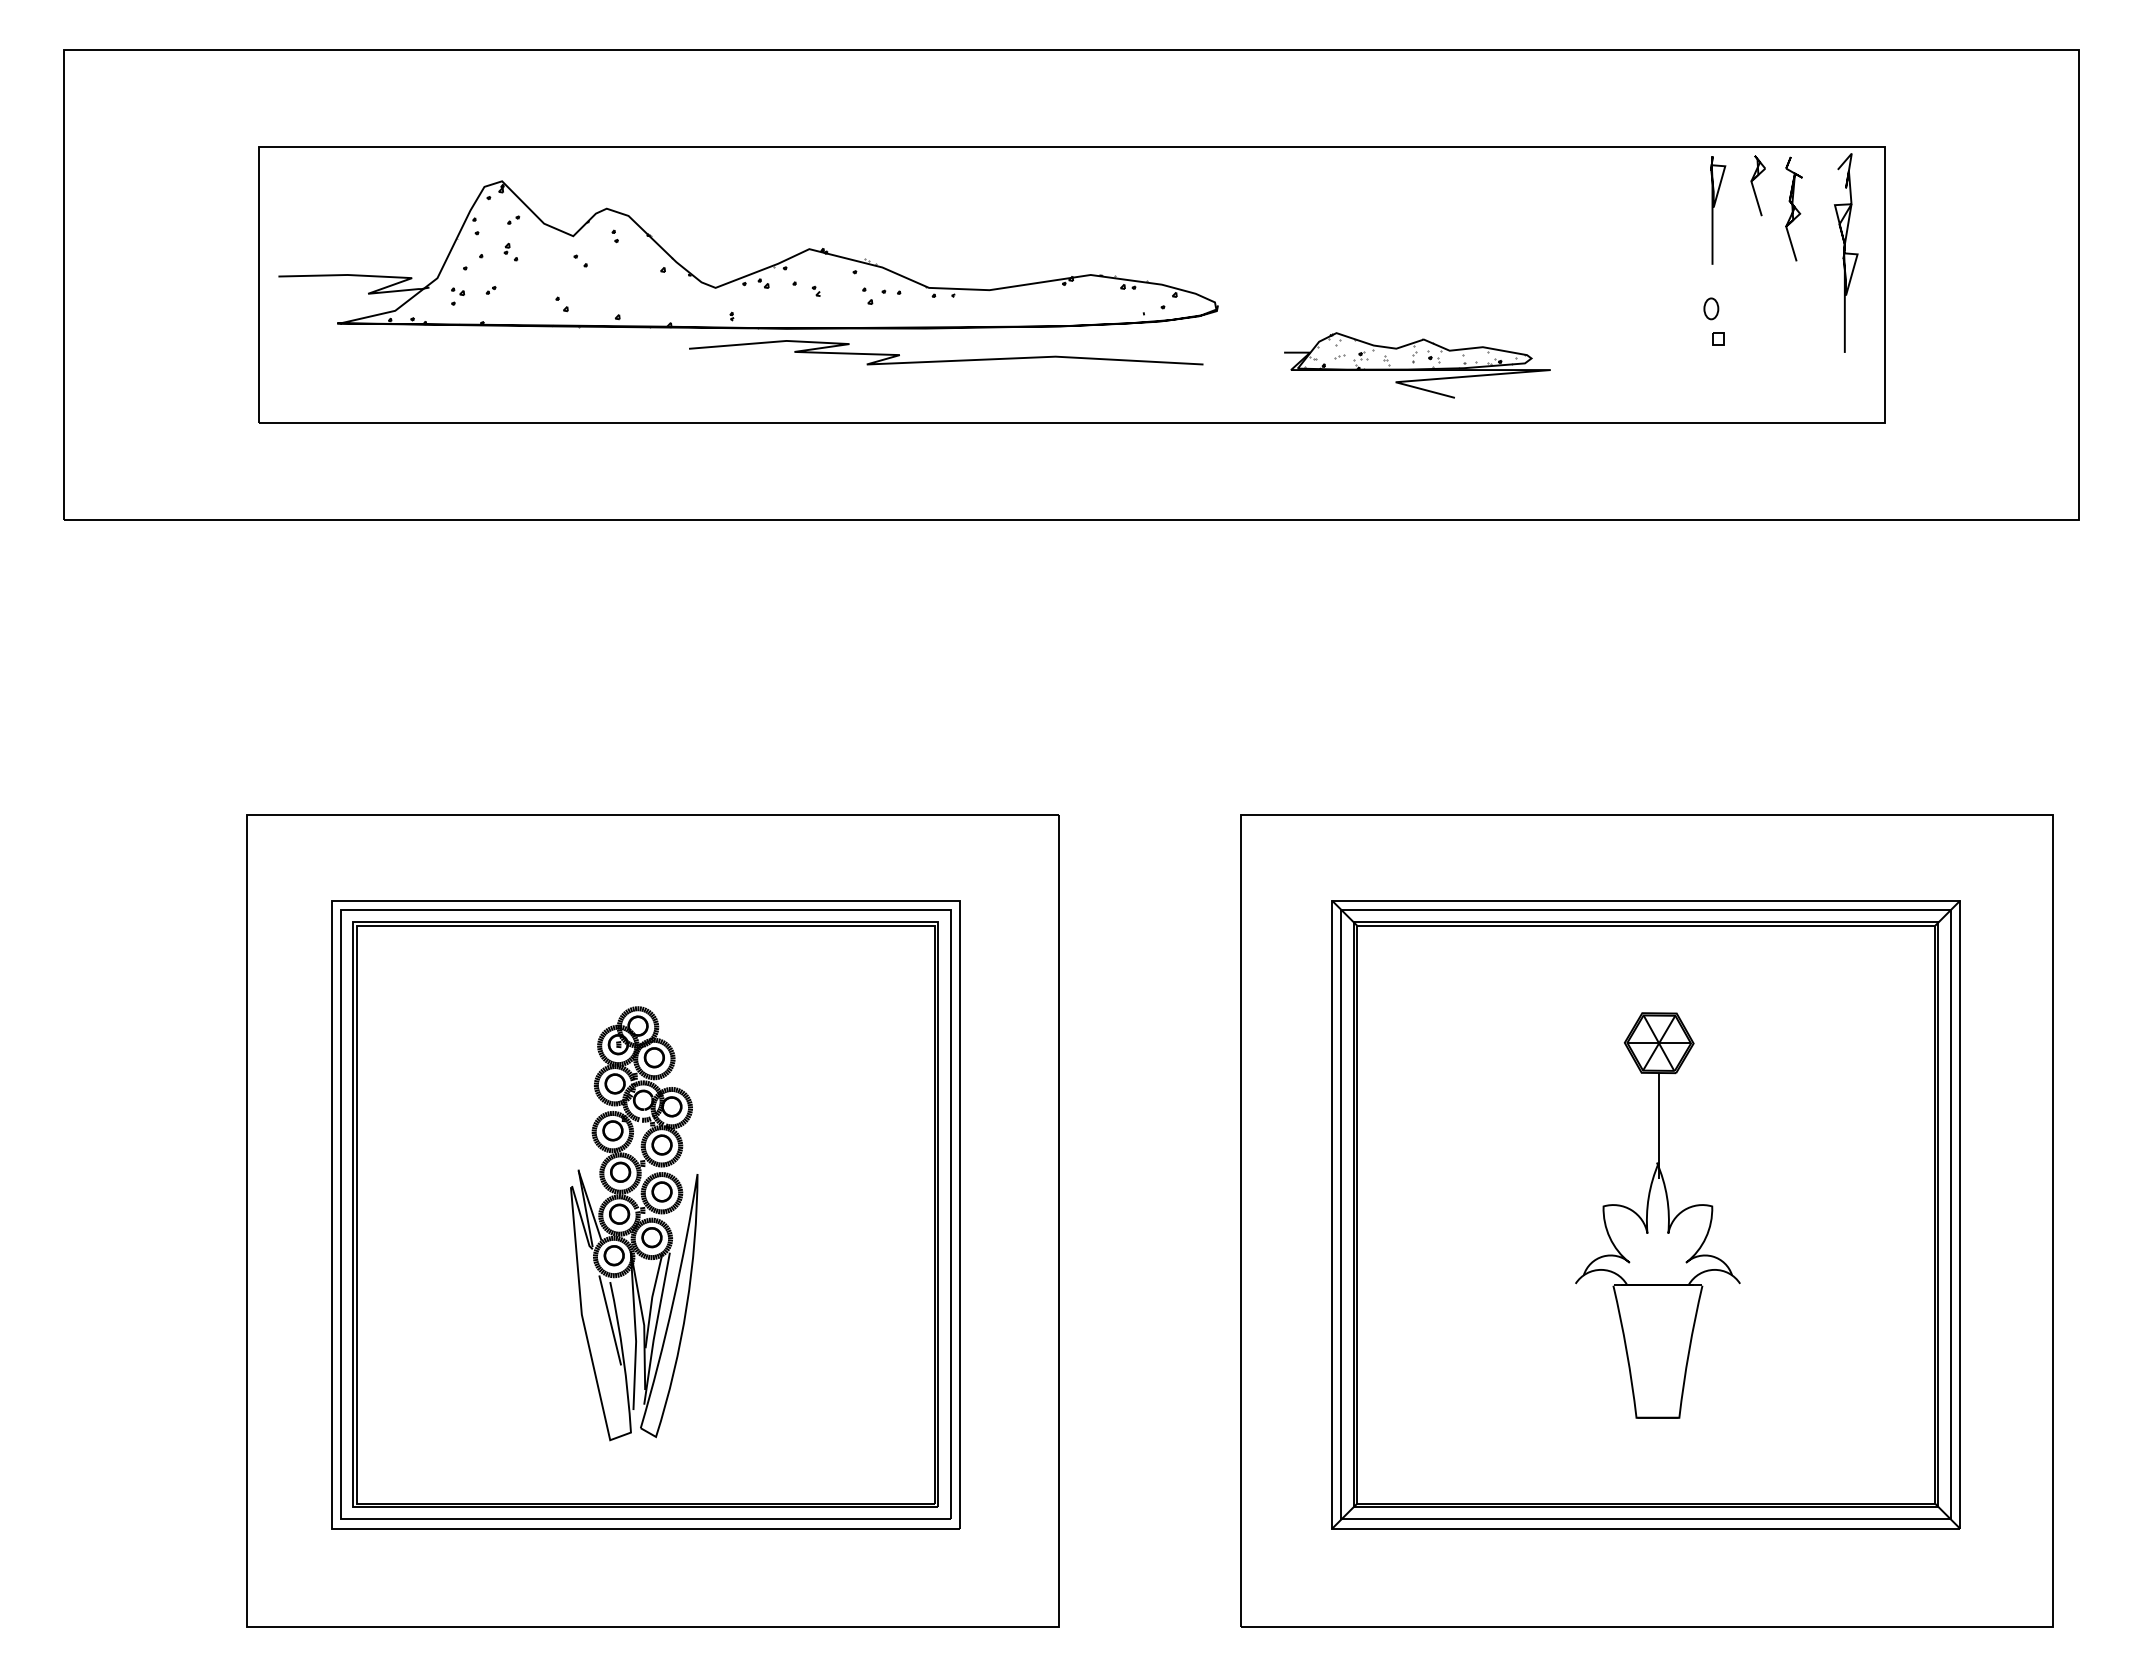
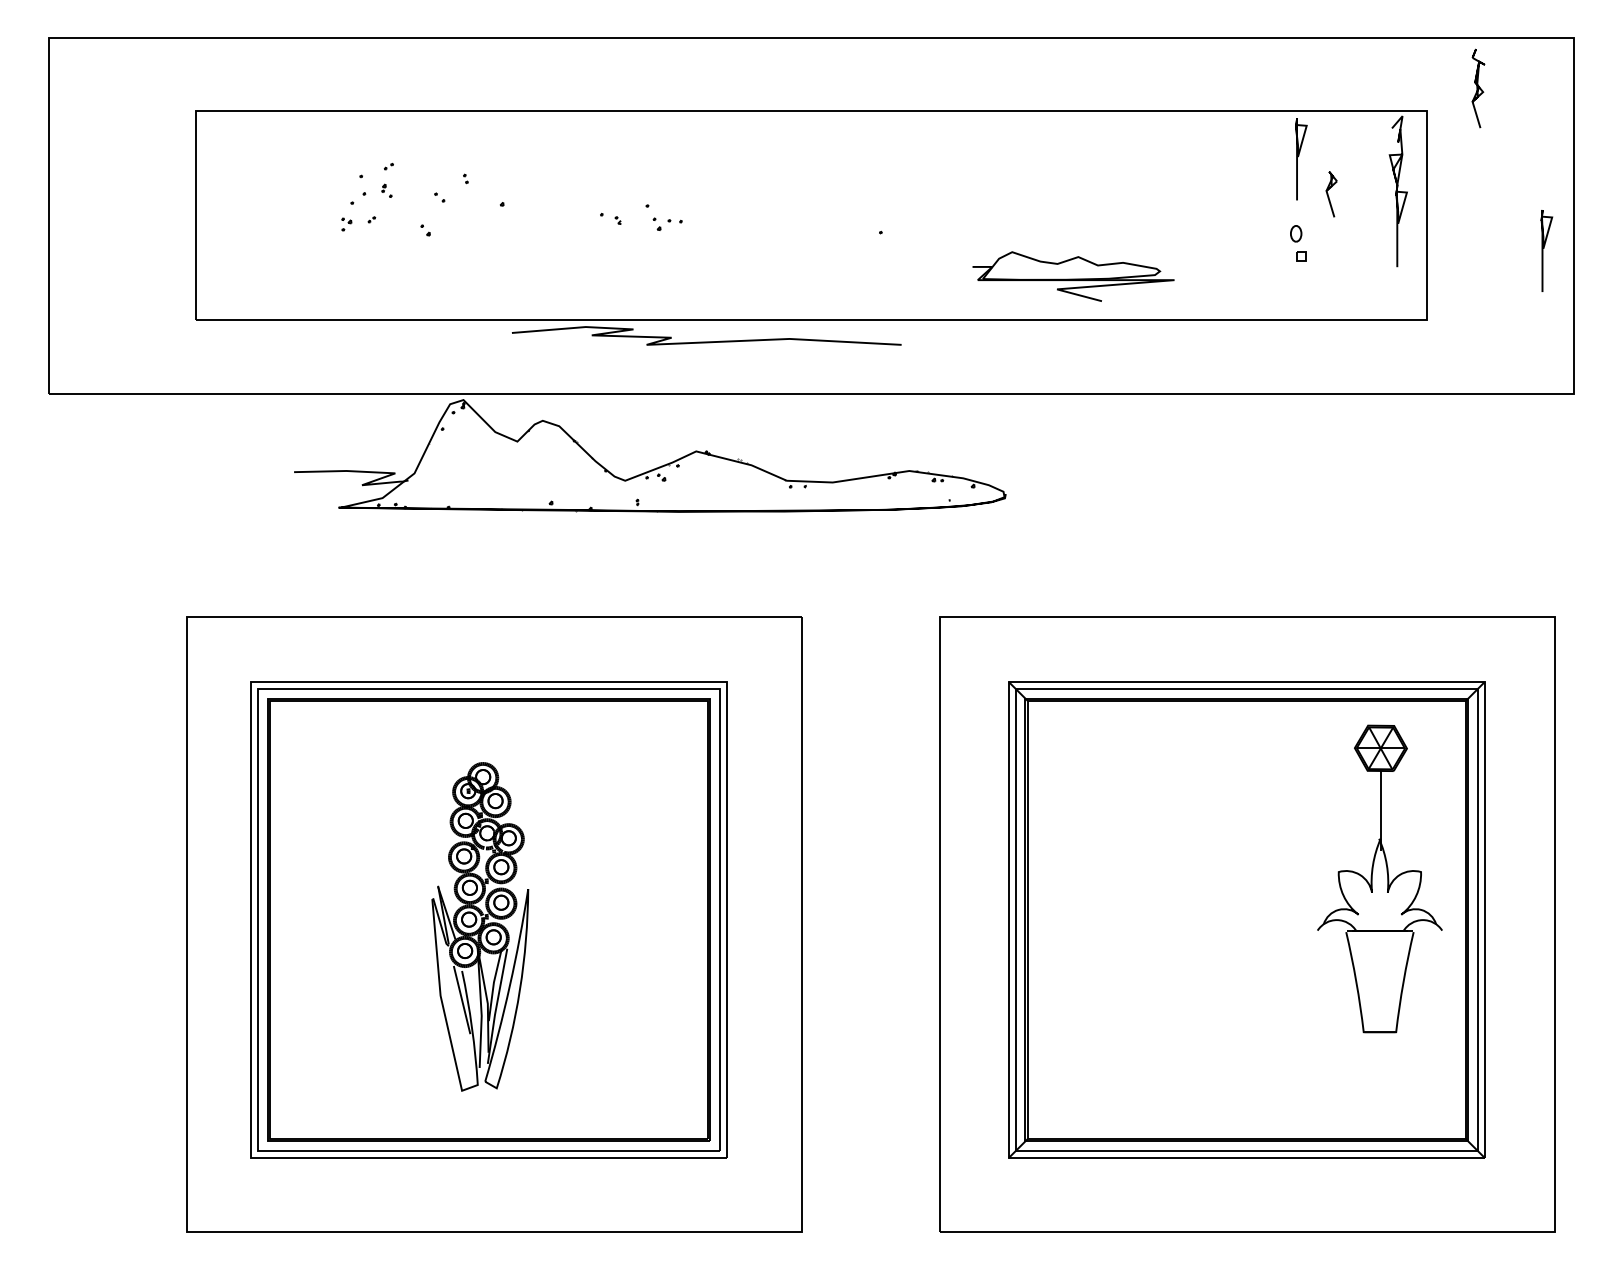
part: (1757, 185) -> (1331, 194), moved
part: (1793, 208) -> (1478, 88), moved
part: (754, 271) -> (654, 468), moved
curve: (2038, 328) -> (1544, 248), added
hatch: (1415, 351) -> (1072, 266), removed
curve: (946, 360) -> (706, 341), moved
part: (1657, 1215) -> (1379, 878), moved

